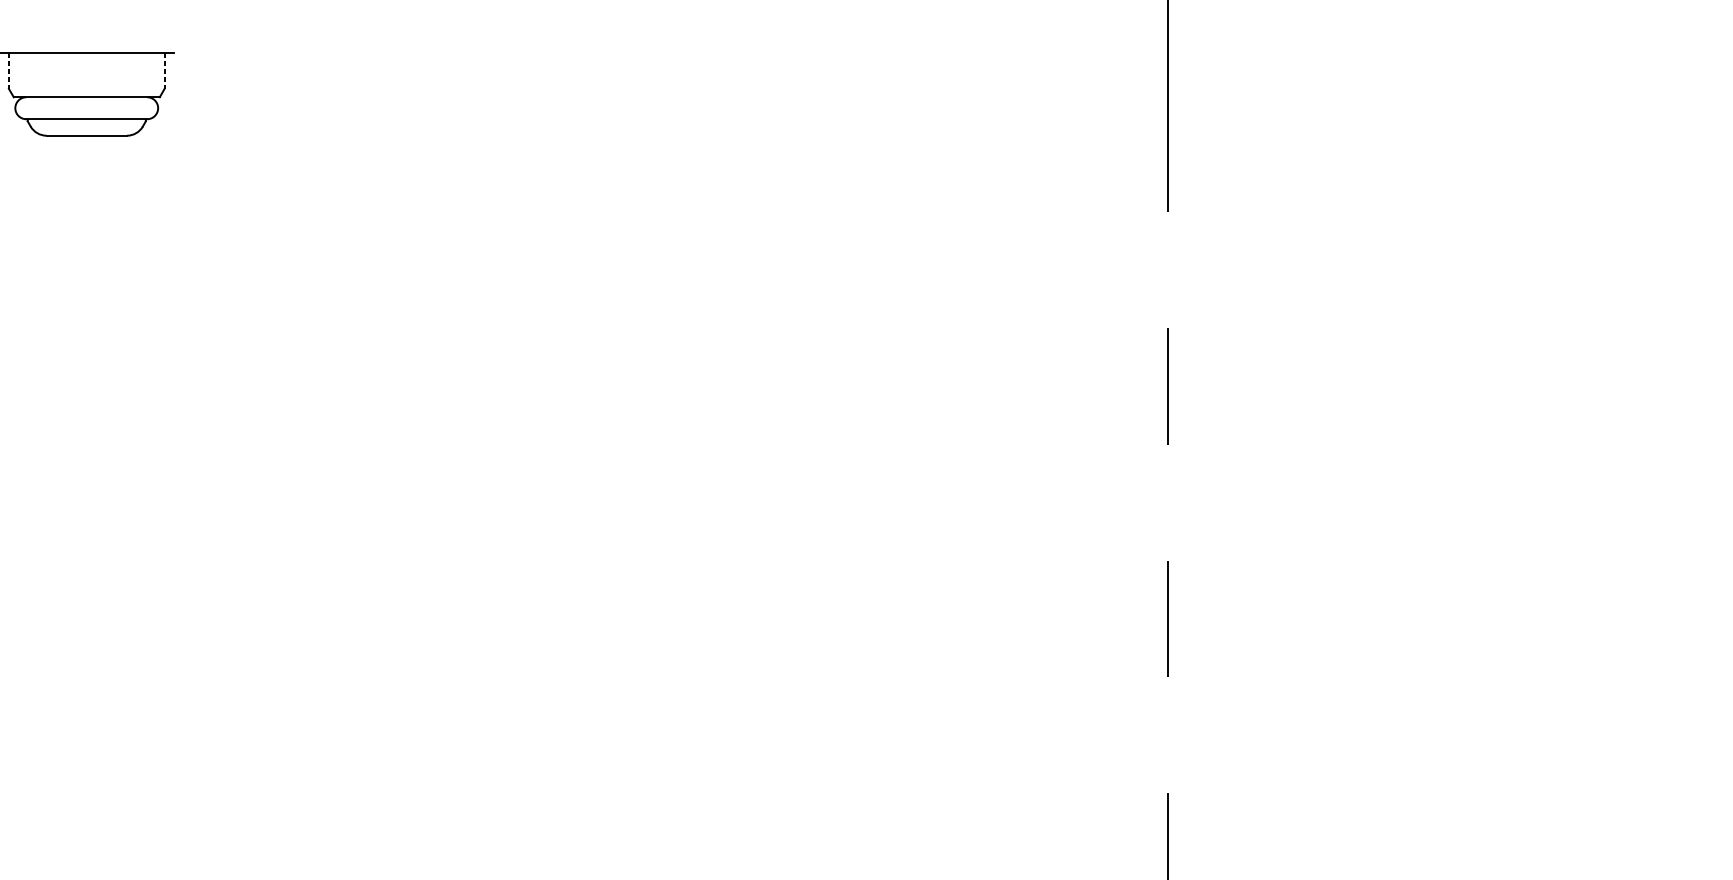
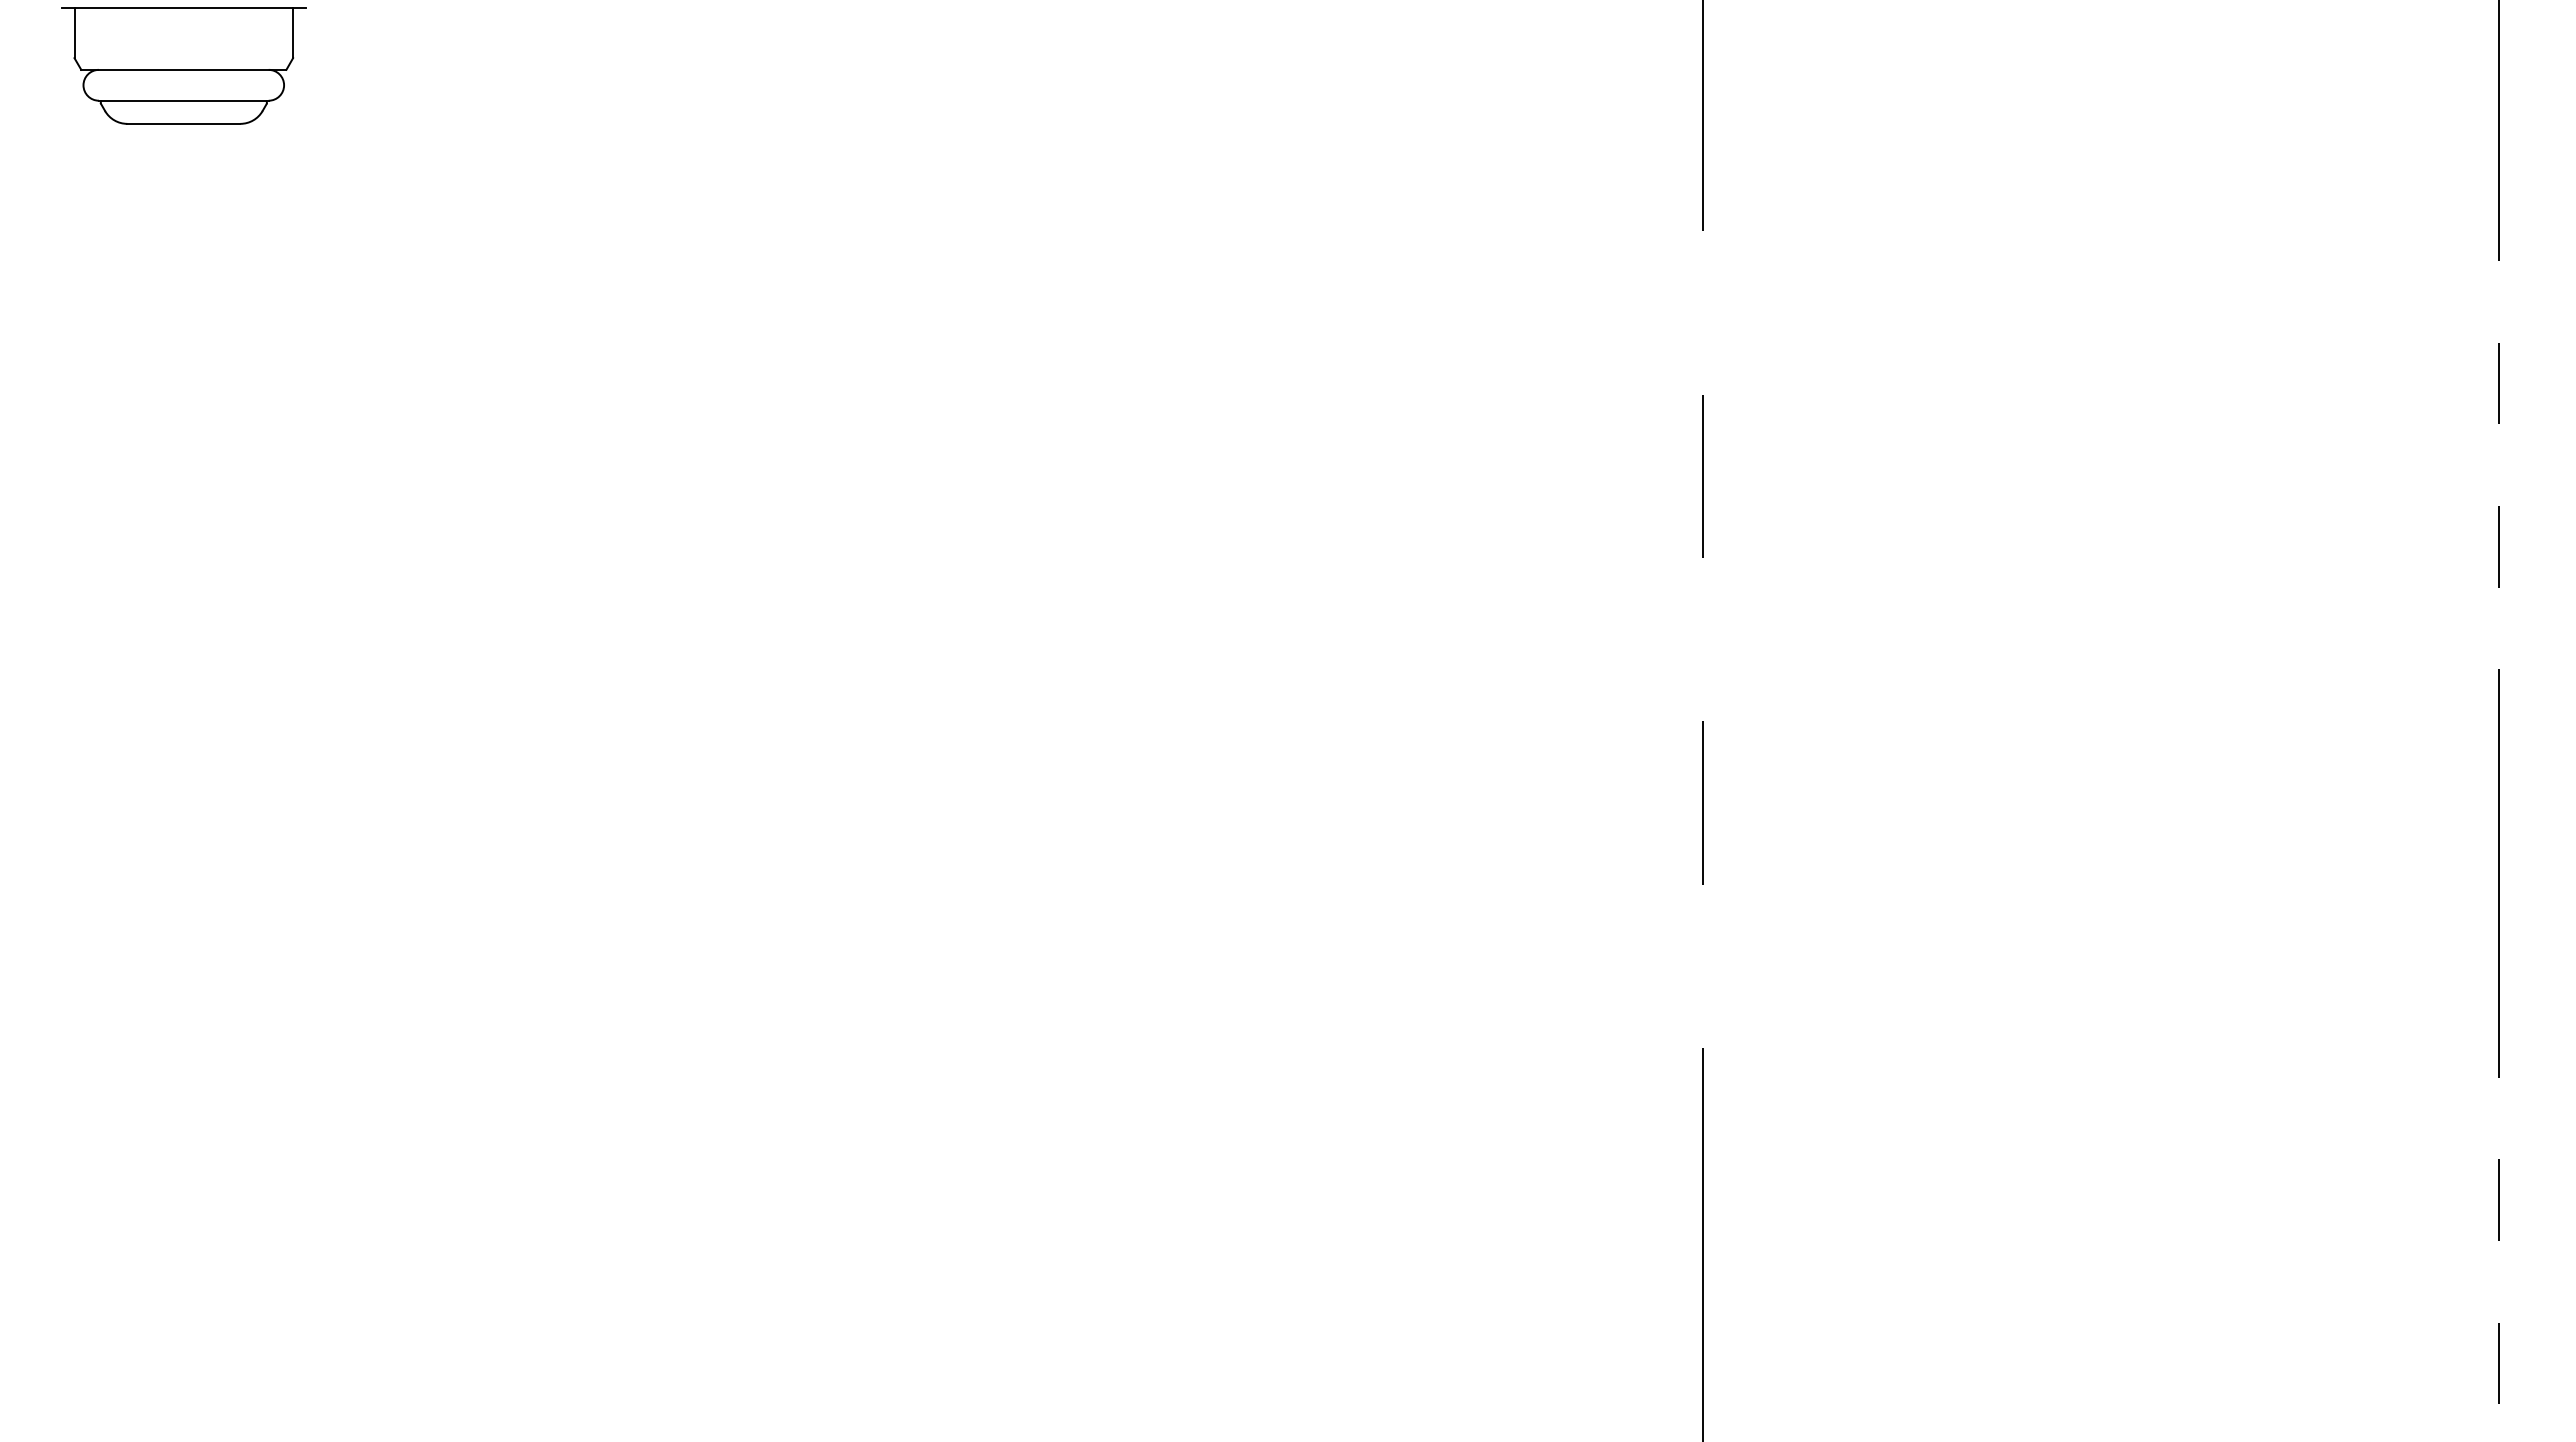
line: (8, 71) -> (74, 33), dashed -> solid
line: (164, 71) -> (293, 33), dashed -> solid

